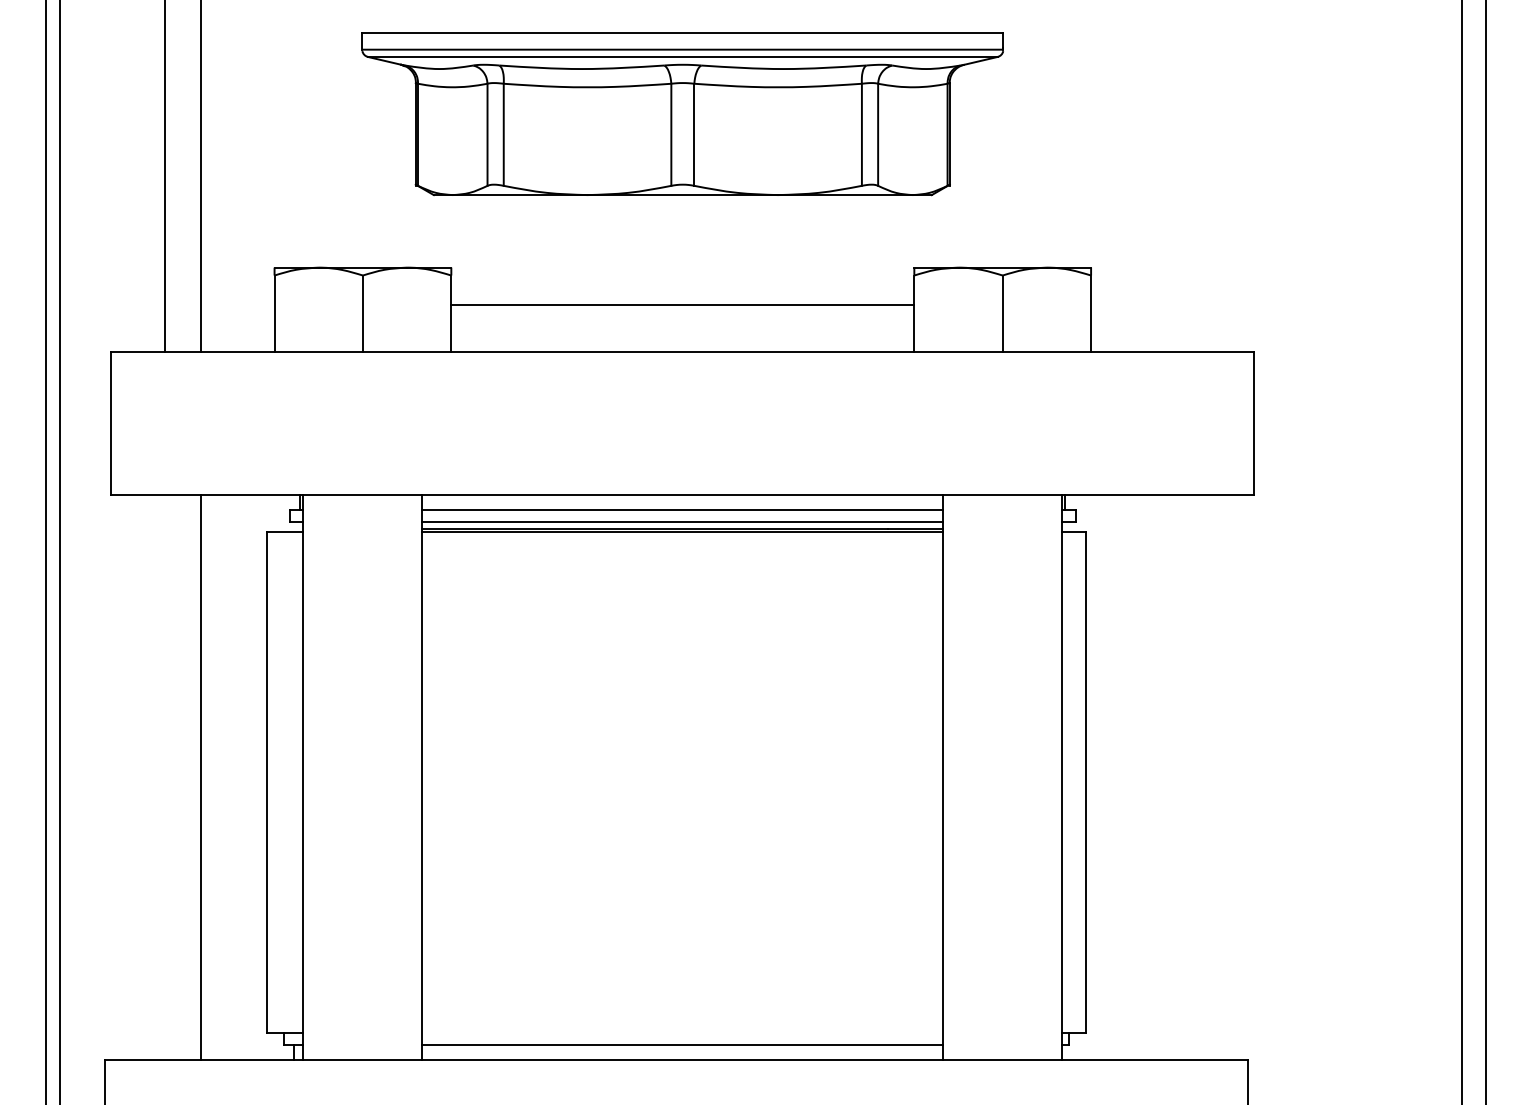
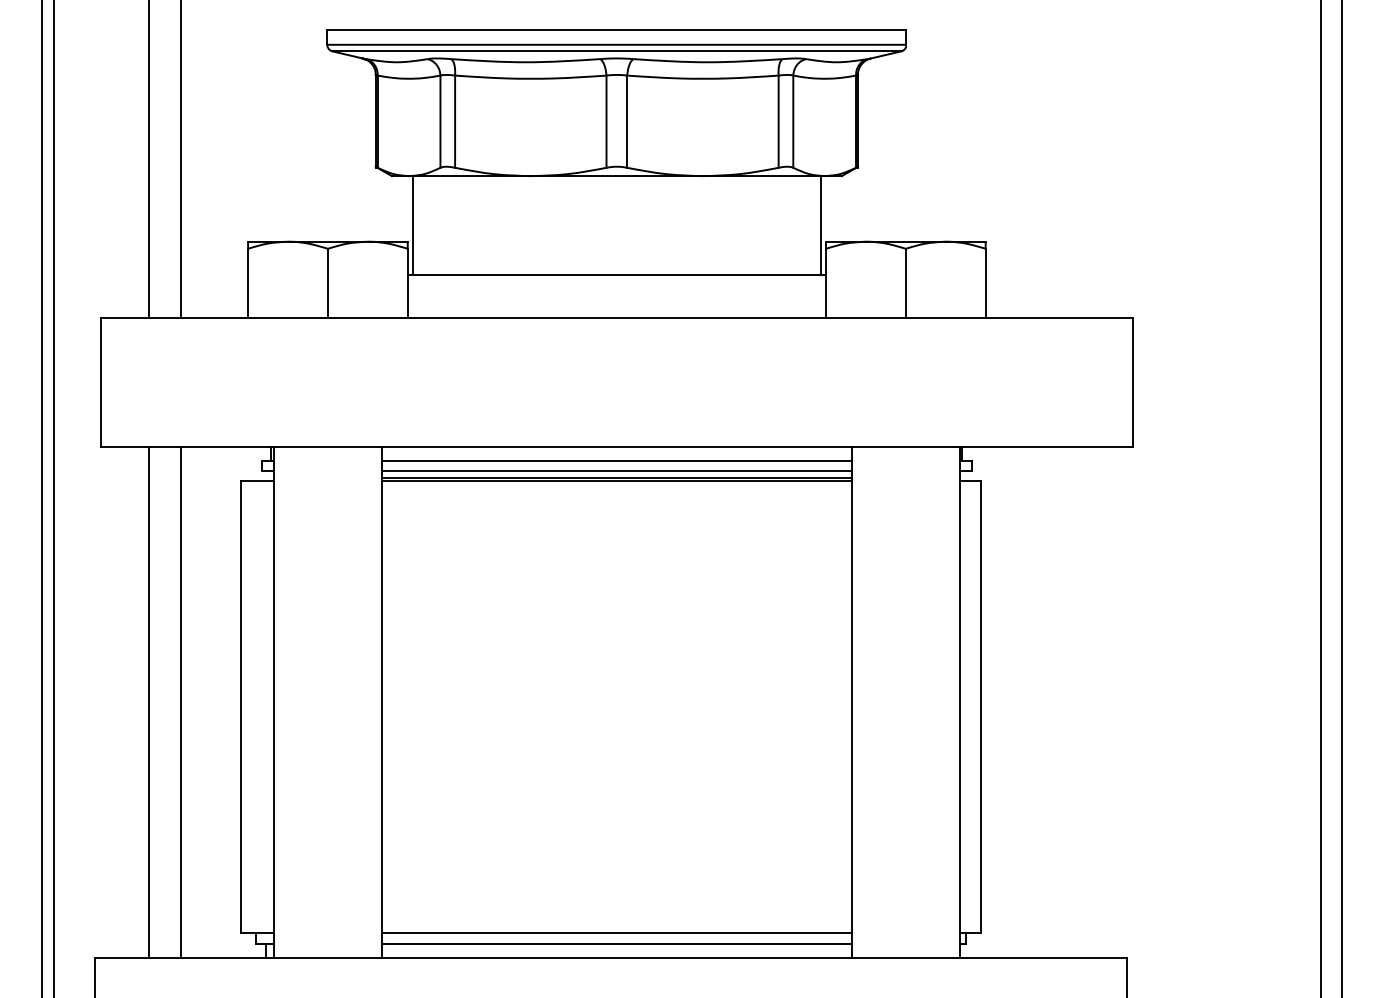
line: (456, 249) -> (412, 225), added
line: (908, 249) -> (820, 225), added
line: (165, 777) -> (149, 702), added
line: (682, 1033) -> (616, 933), added

